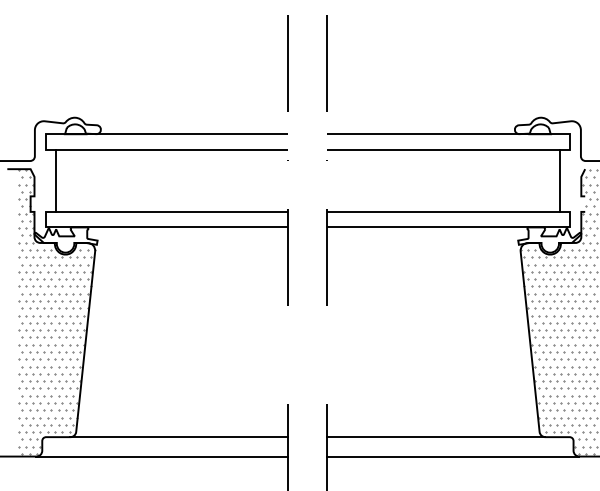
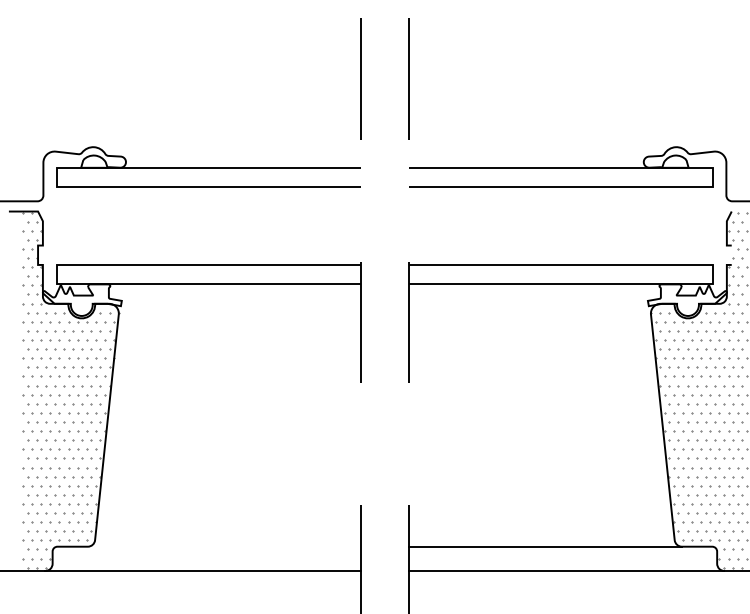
line: (55, 180) -> (69, 225), removed
line: (559, 180) -> (699, 225), removed
line: (179, 437) -> (224, 547), removed

